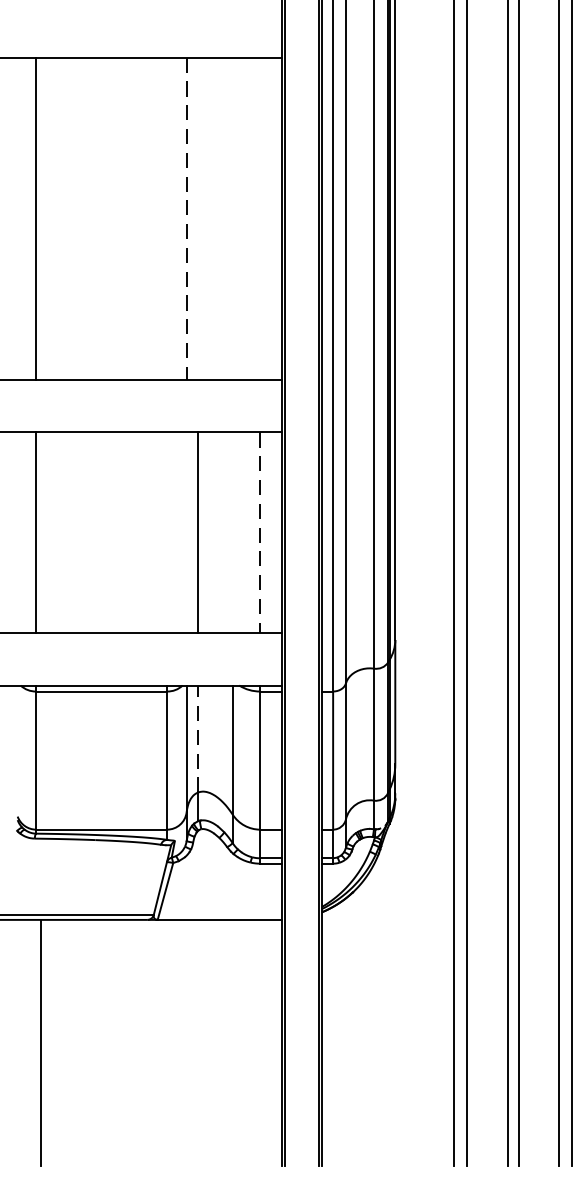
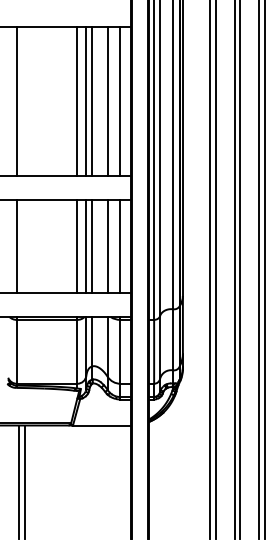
line: (167, 217) -> (77, 100), added
line: (197, 217) -> (91, 100), added
line: (232, 217) -> (107, 100), added
line: (260, 217) -> (120, 100), added
line: (186, 219) -> (86, 101), dashed -> solid
line: (167, 532) -> (77, 246), added
line: (186, 532) -> (86, 246), added
line: (232, 532) -> (107, 246), added
line: (260, 532) -> (120, 246), dashed -> solid
line: (197, 738) -> (91, 341), dashed -> solid
line: (55, 1043) -> (25, 482), added

